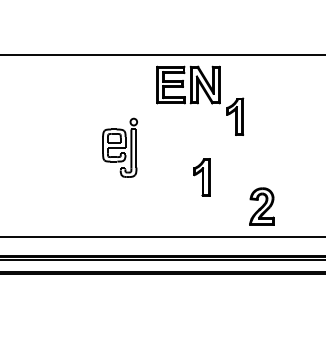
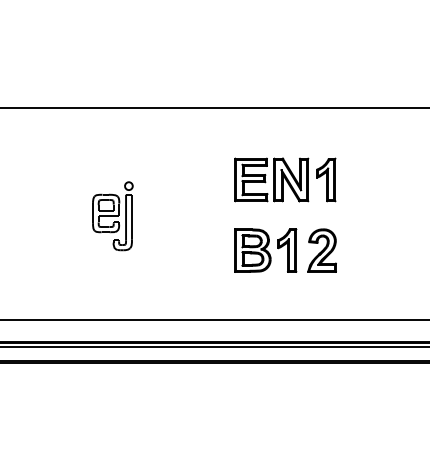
part: (188, 84) -> (271, 179), moved
part: (119, 148) -> (112, 216), moved
part: (172, 177) -> (252, 250), added
part: (261, 206) -> (321, 250), moved

